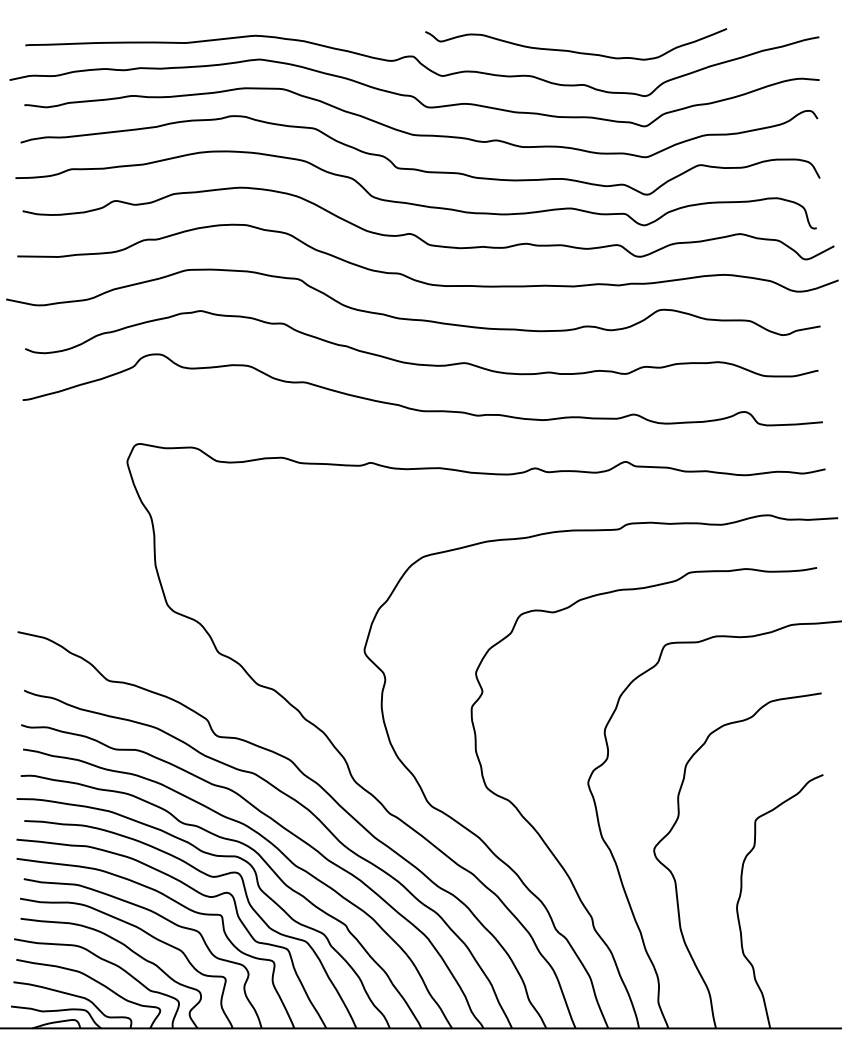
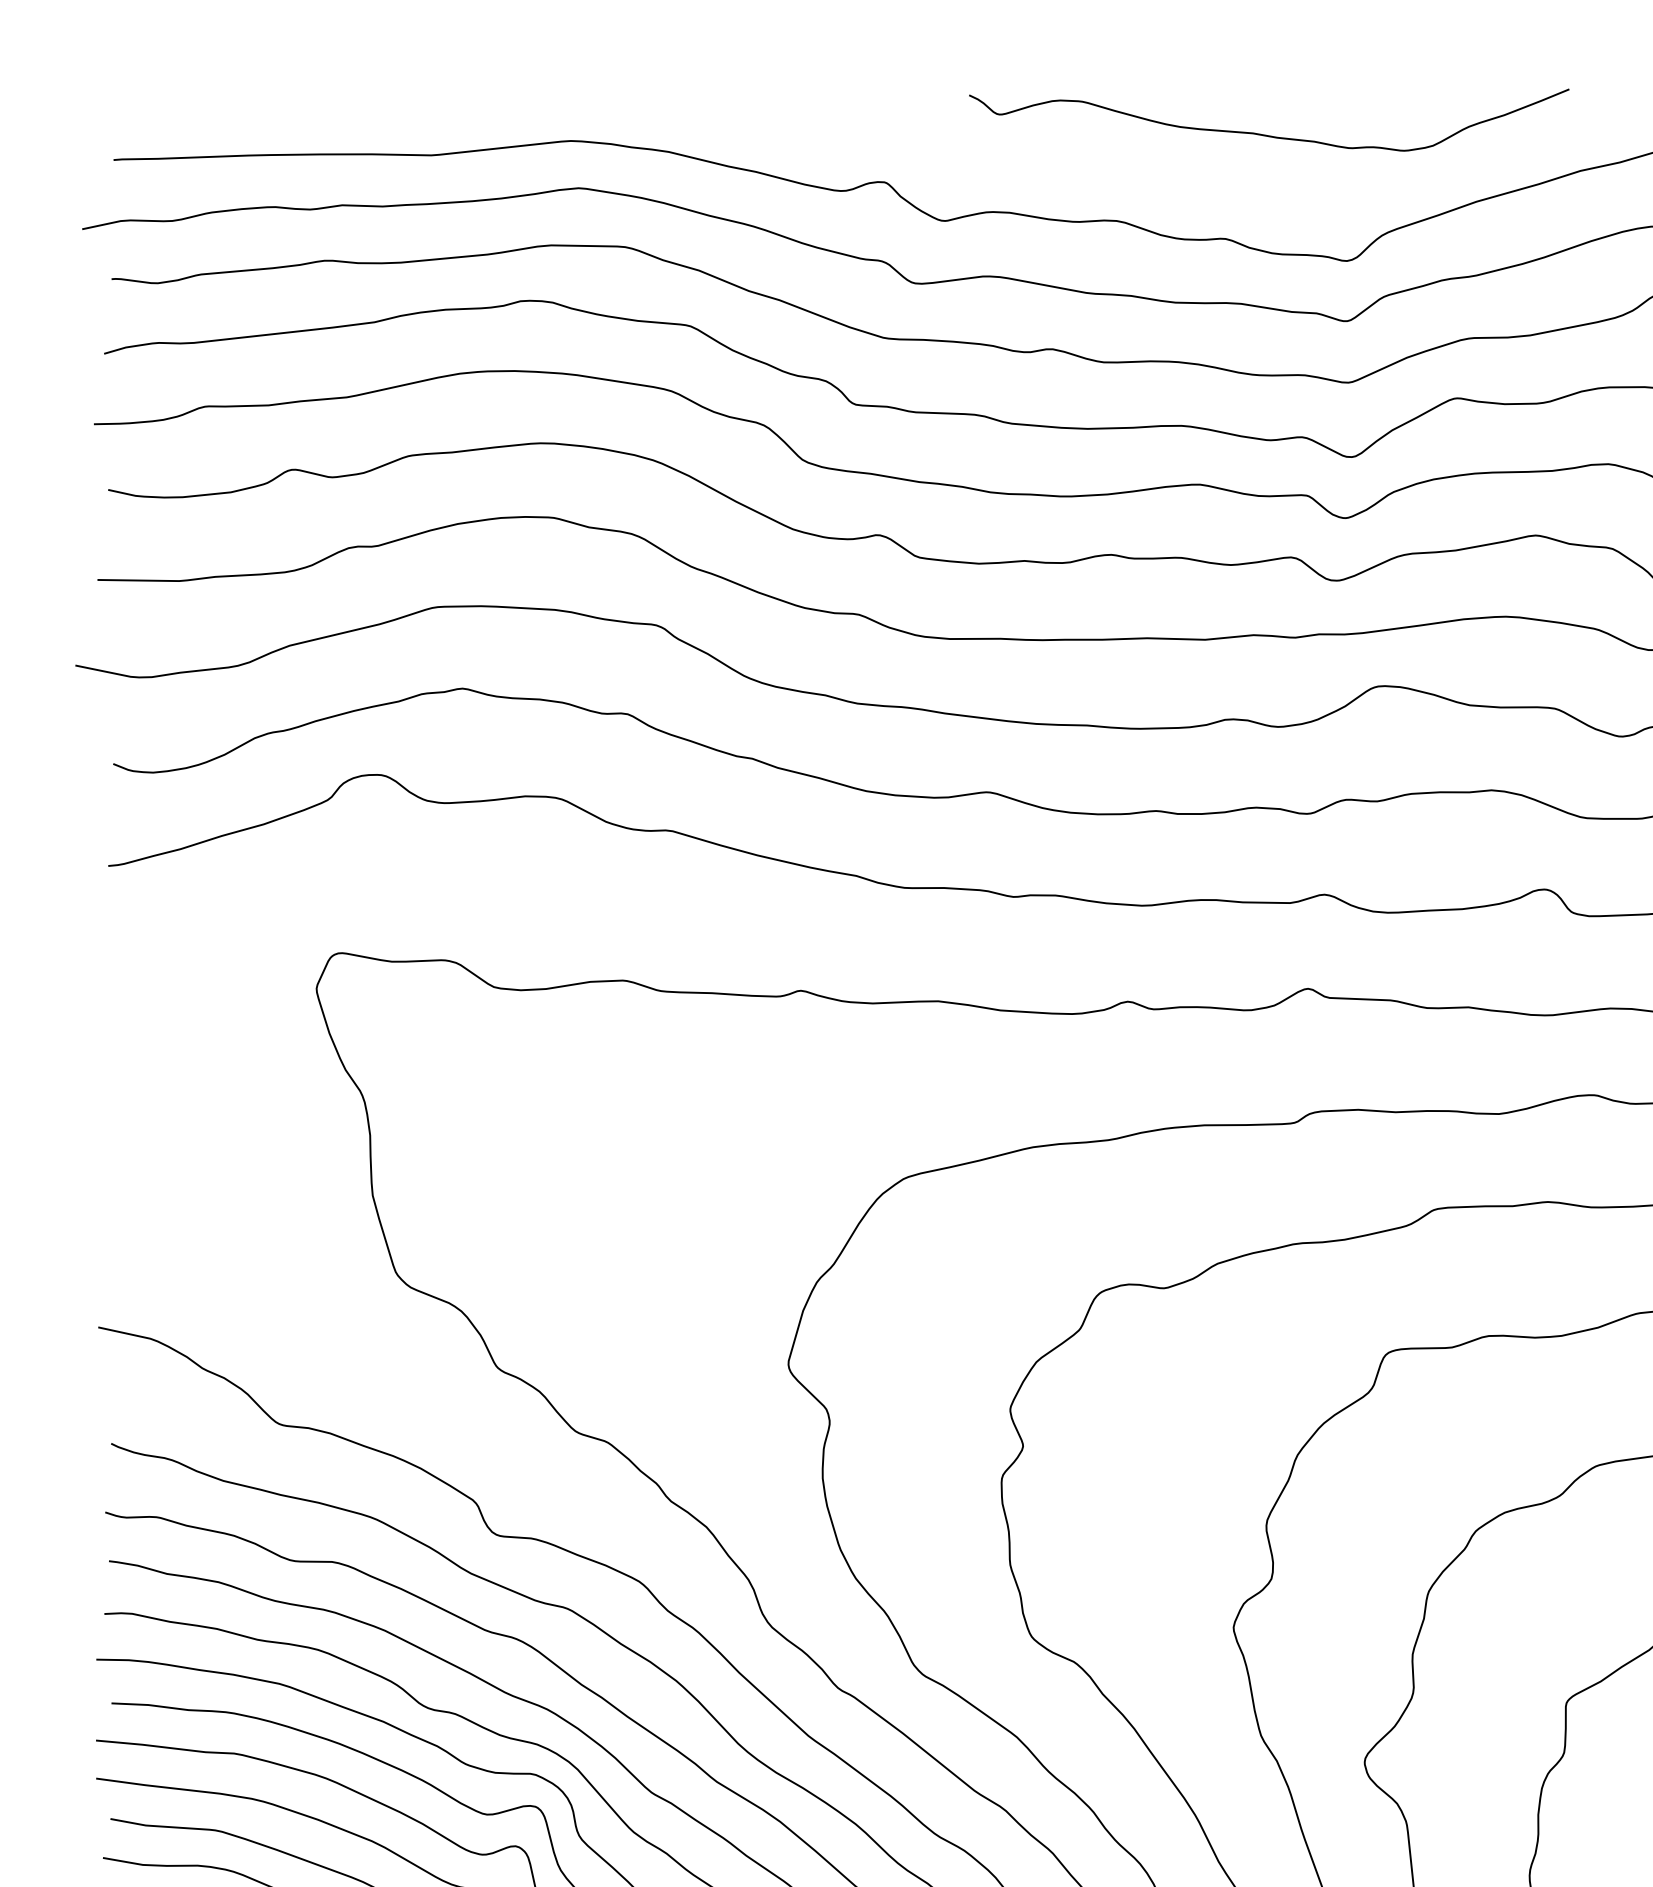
curve: (576, 51) -> (1269, 134), moved

